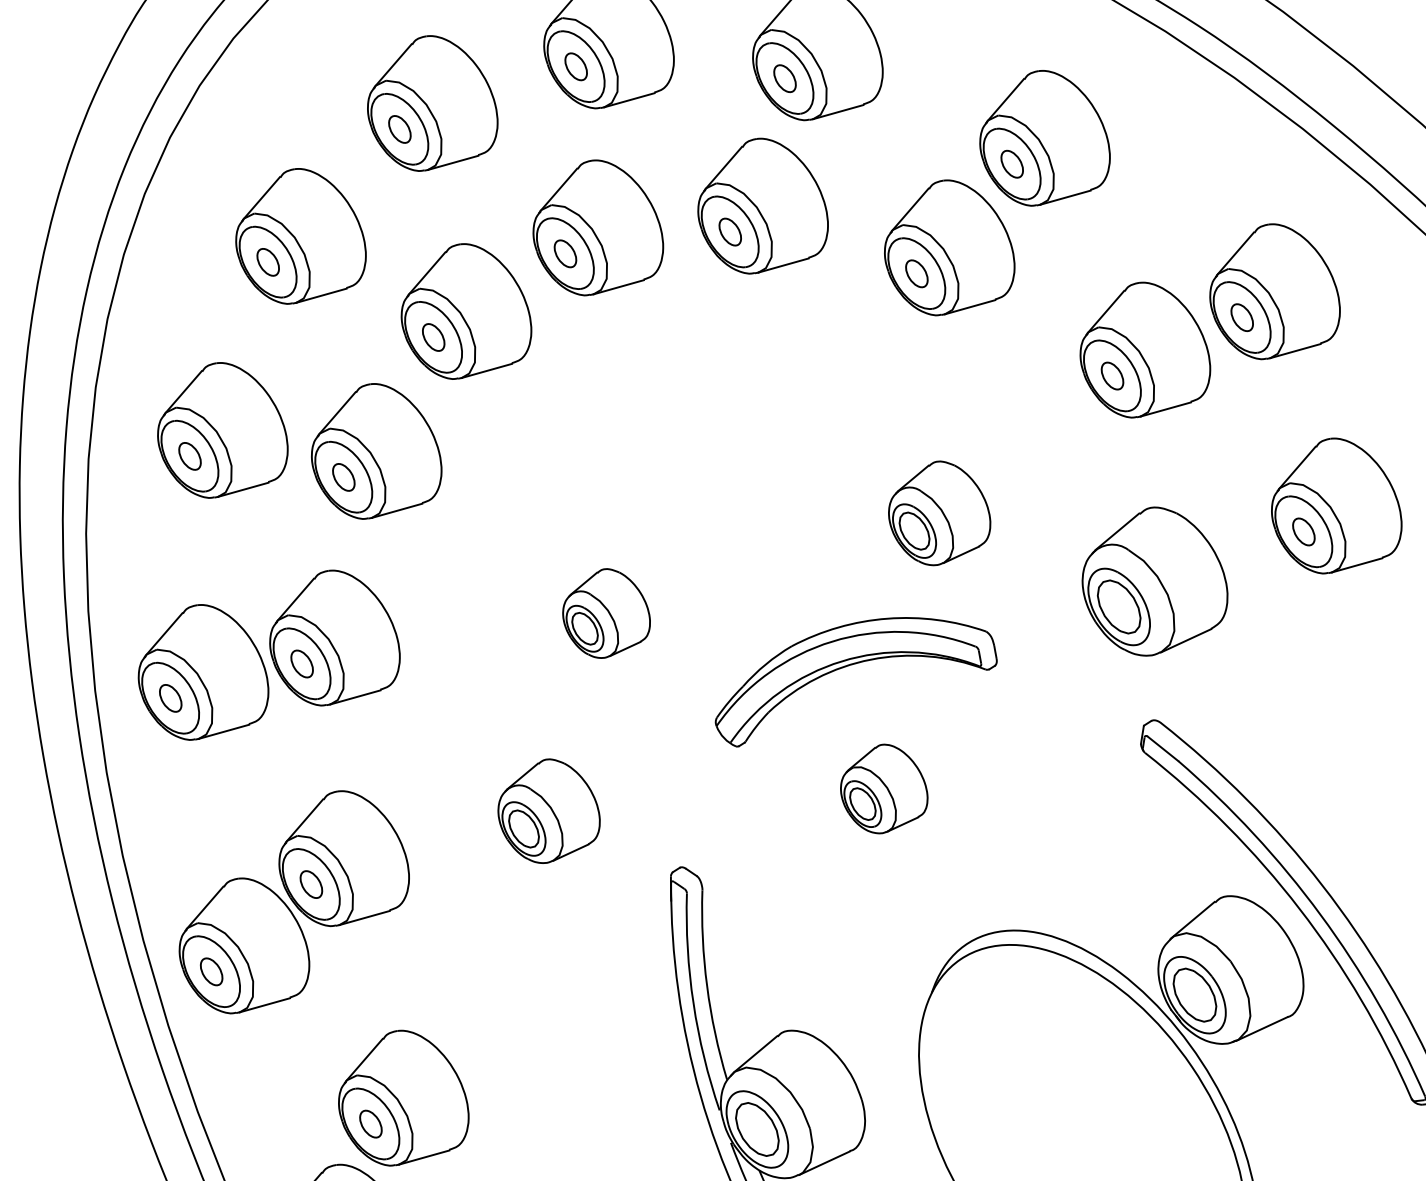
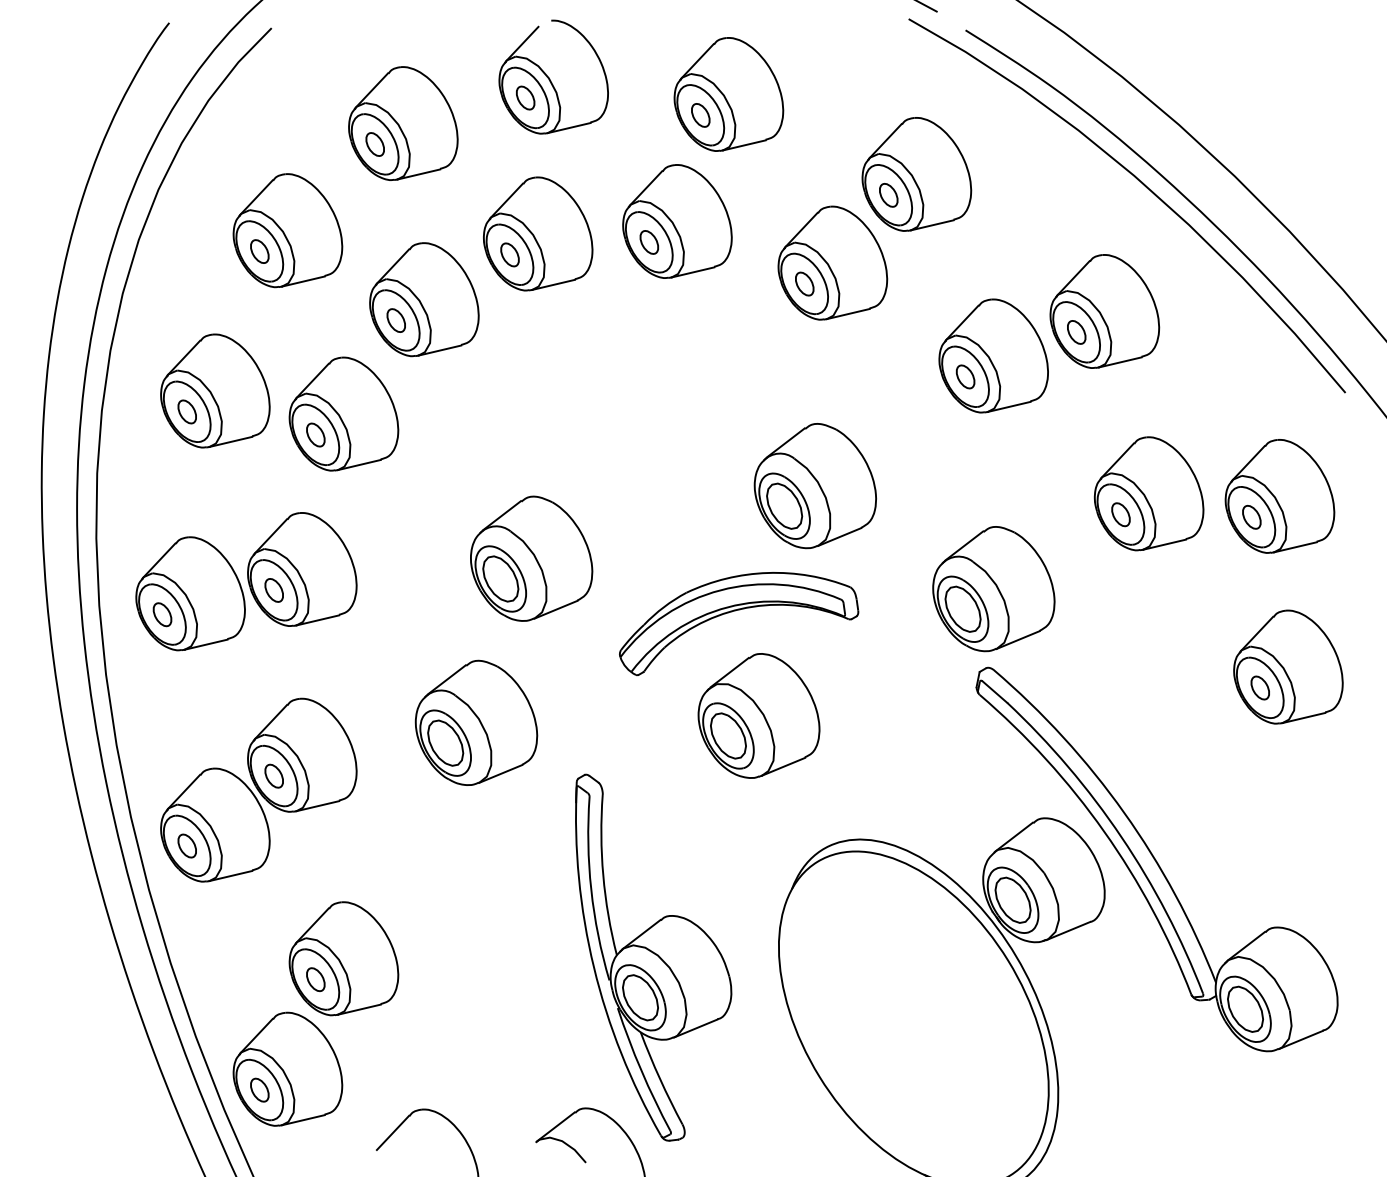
part: (938, 513) -> (814, 486), size x1.43
part: (1154, 581) -> (993, 589), moved
part: (606, 613) -> (531, 558), size x1.67
part: (883, 788) -> (758, 715), size x1.67
part: (548, 810) -> (476, 722), size x1.43

